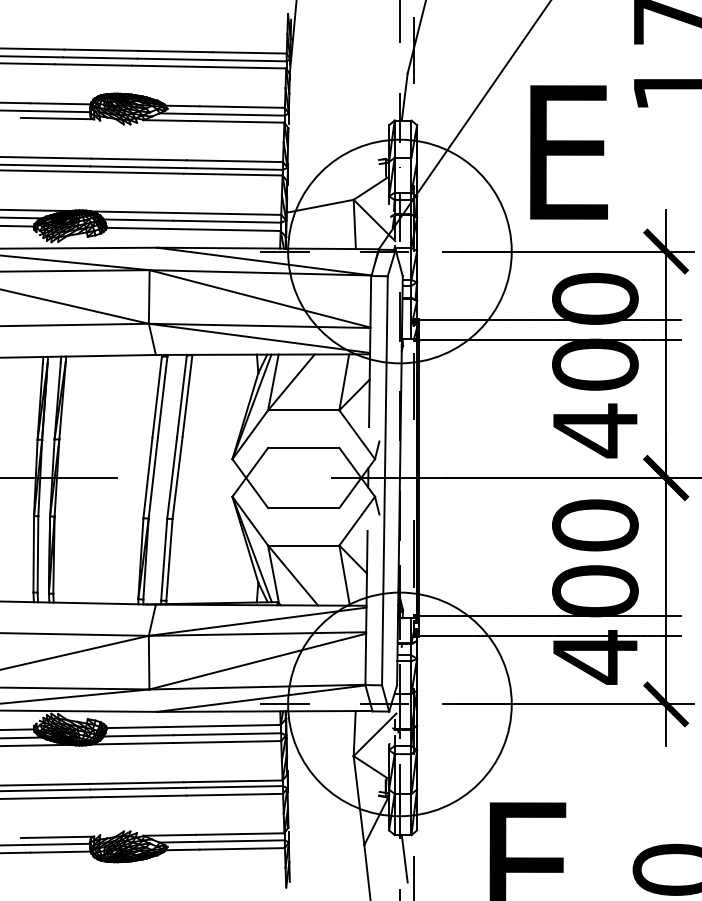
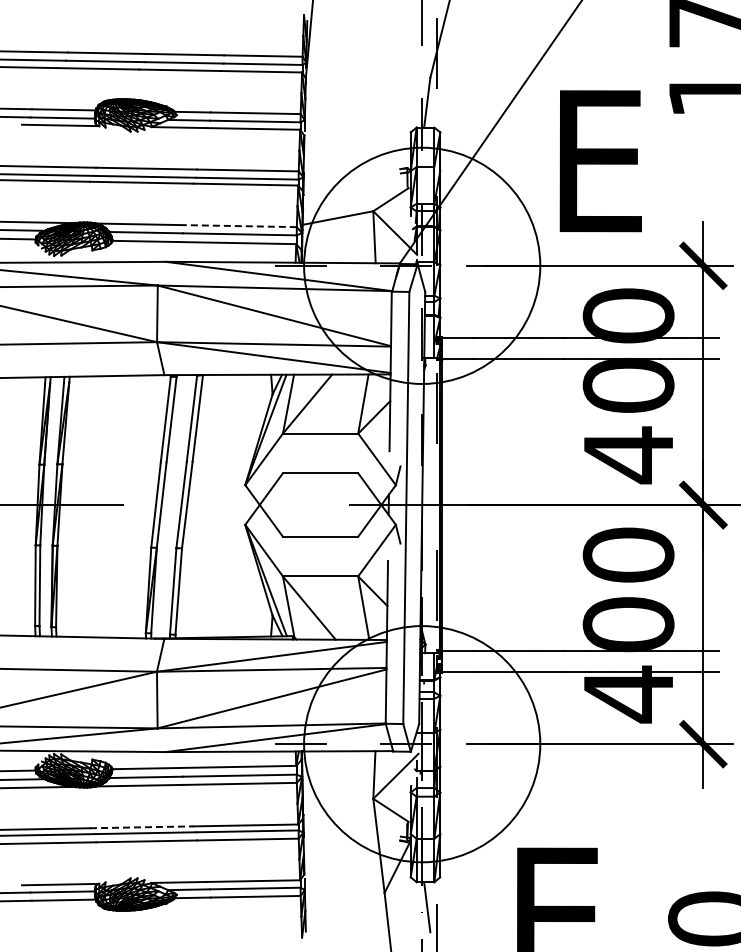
line: (227, 214) -> (240, 226), solid -> dashed
line: (134, 783) -> (141, 827), solid -> dashed

